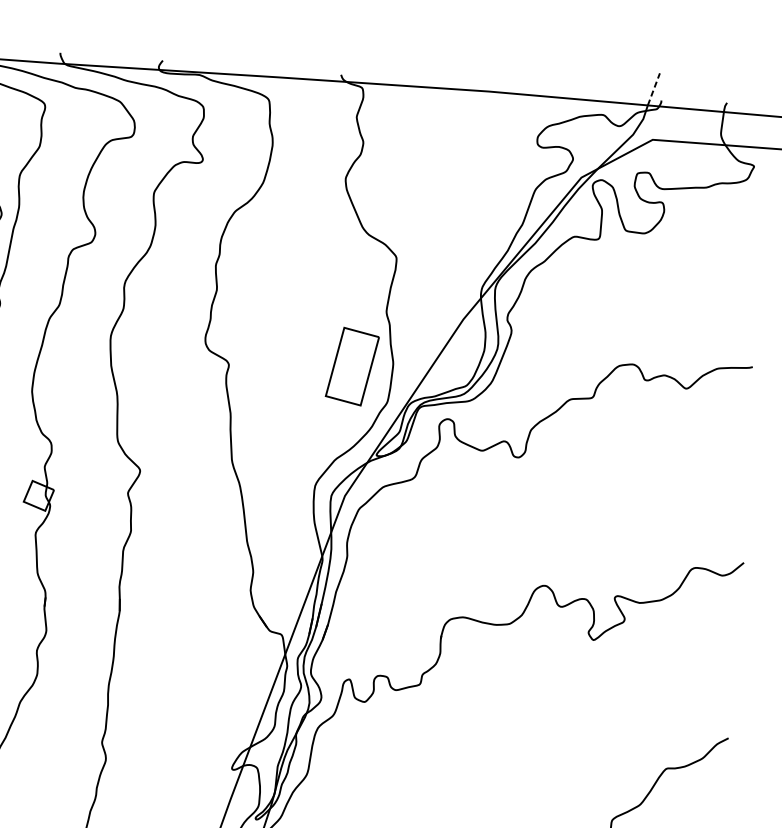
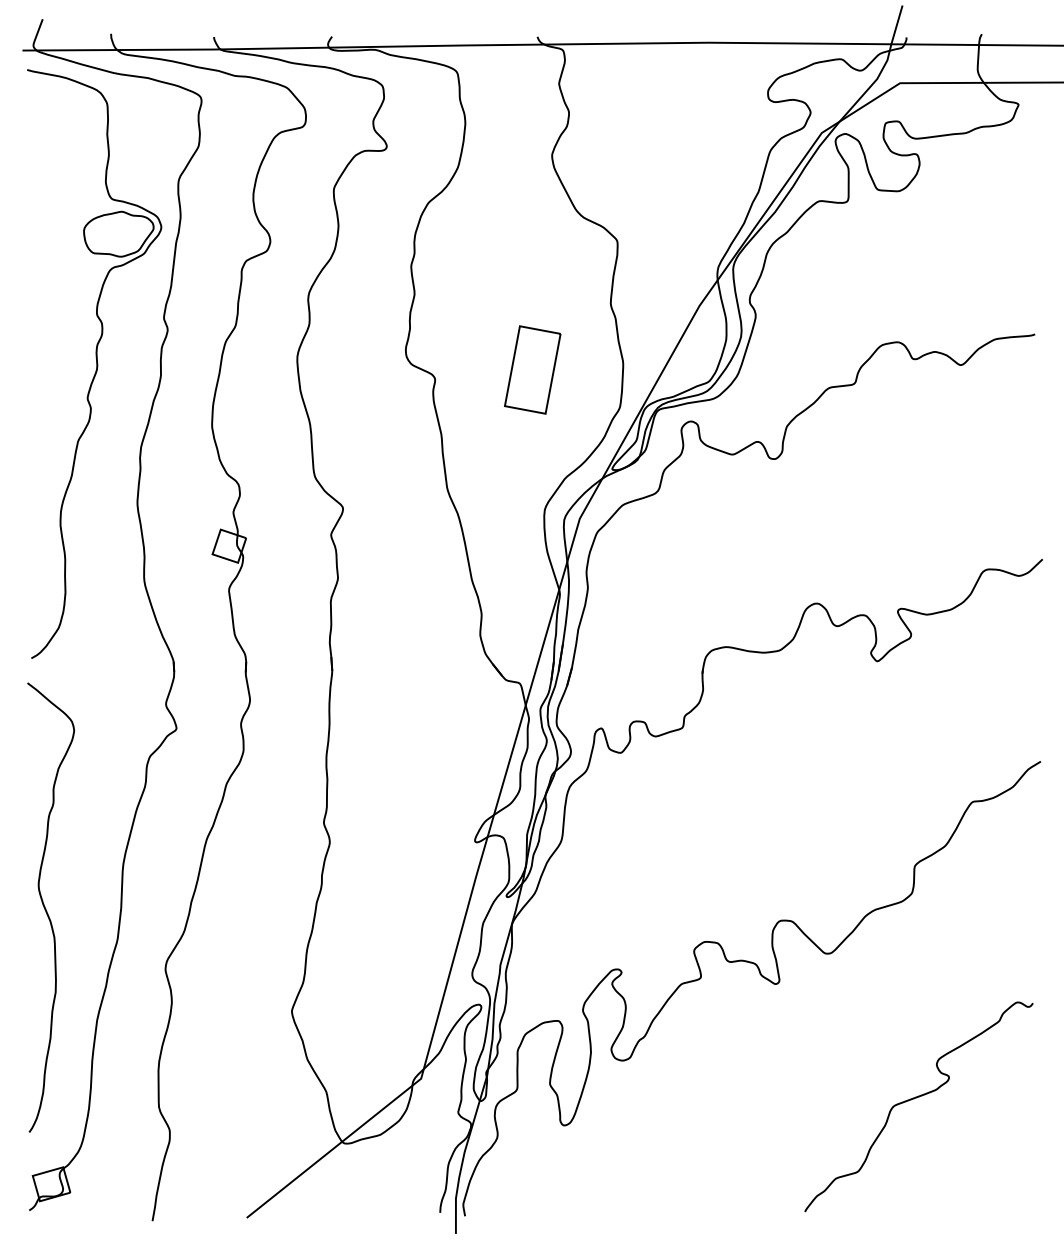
line: (653, 89) -> (896, 25), dashed -> solid
part: (352, 366) -> (532, 369), moved

